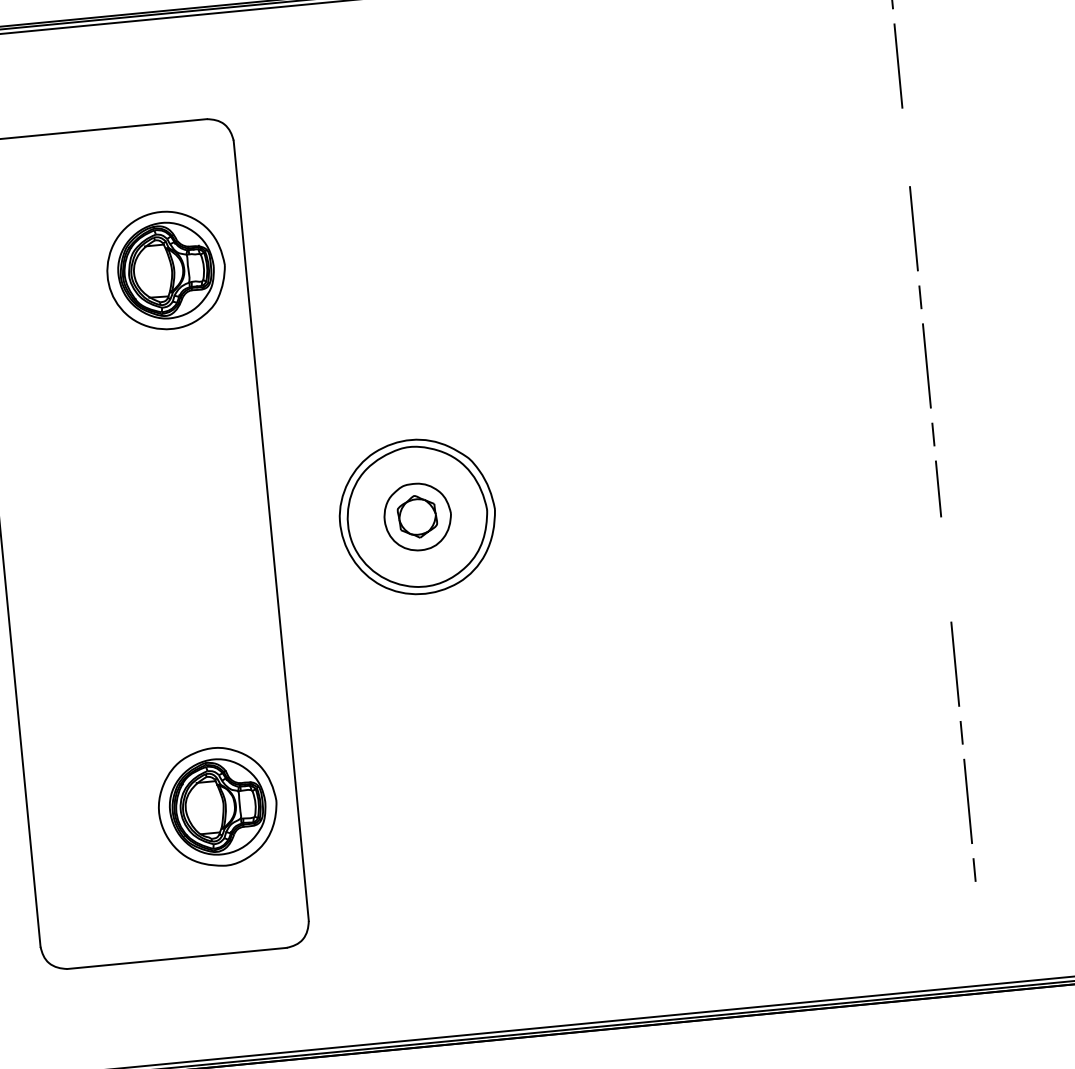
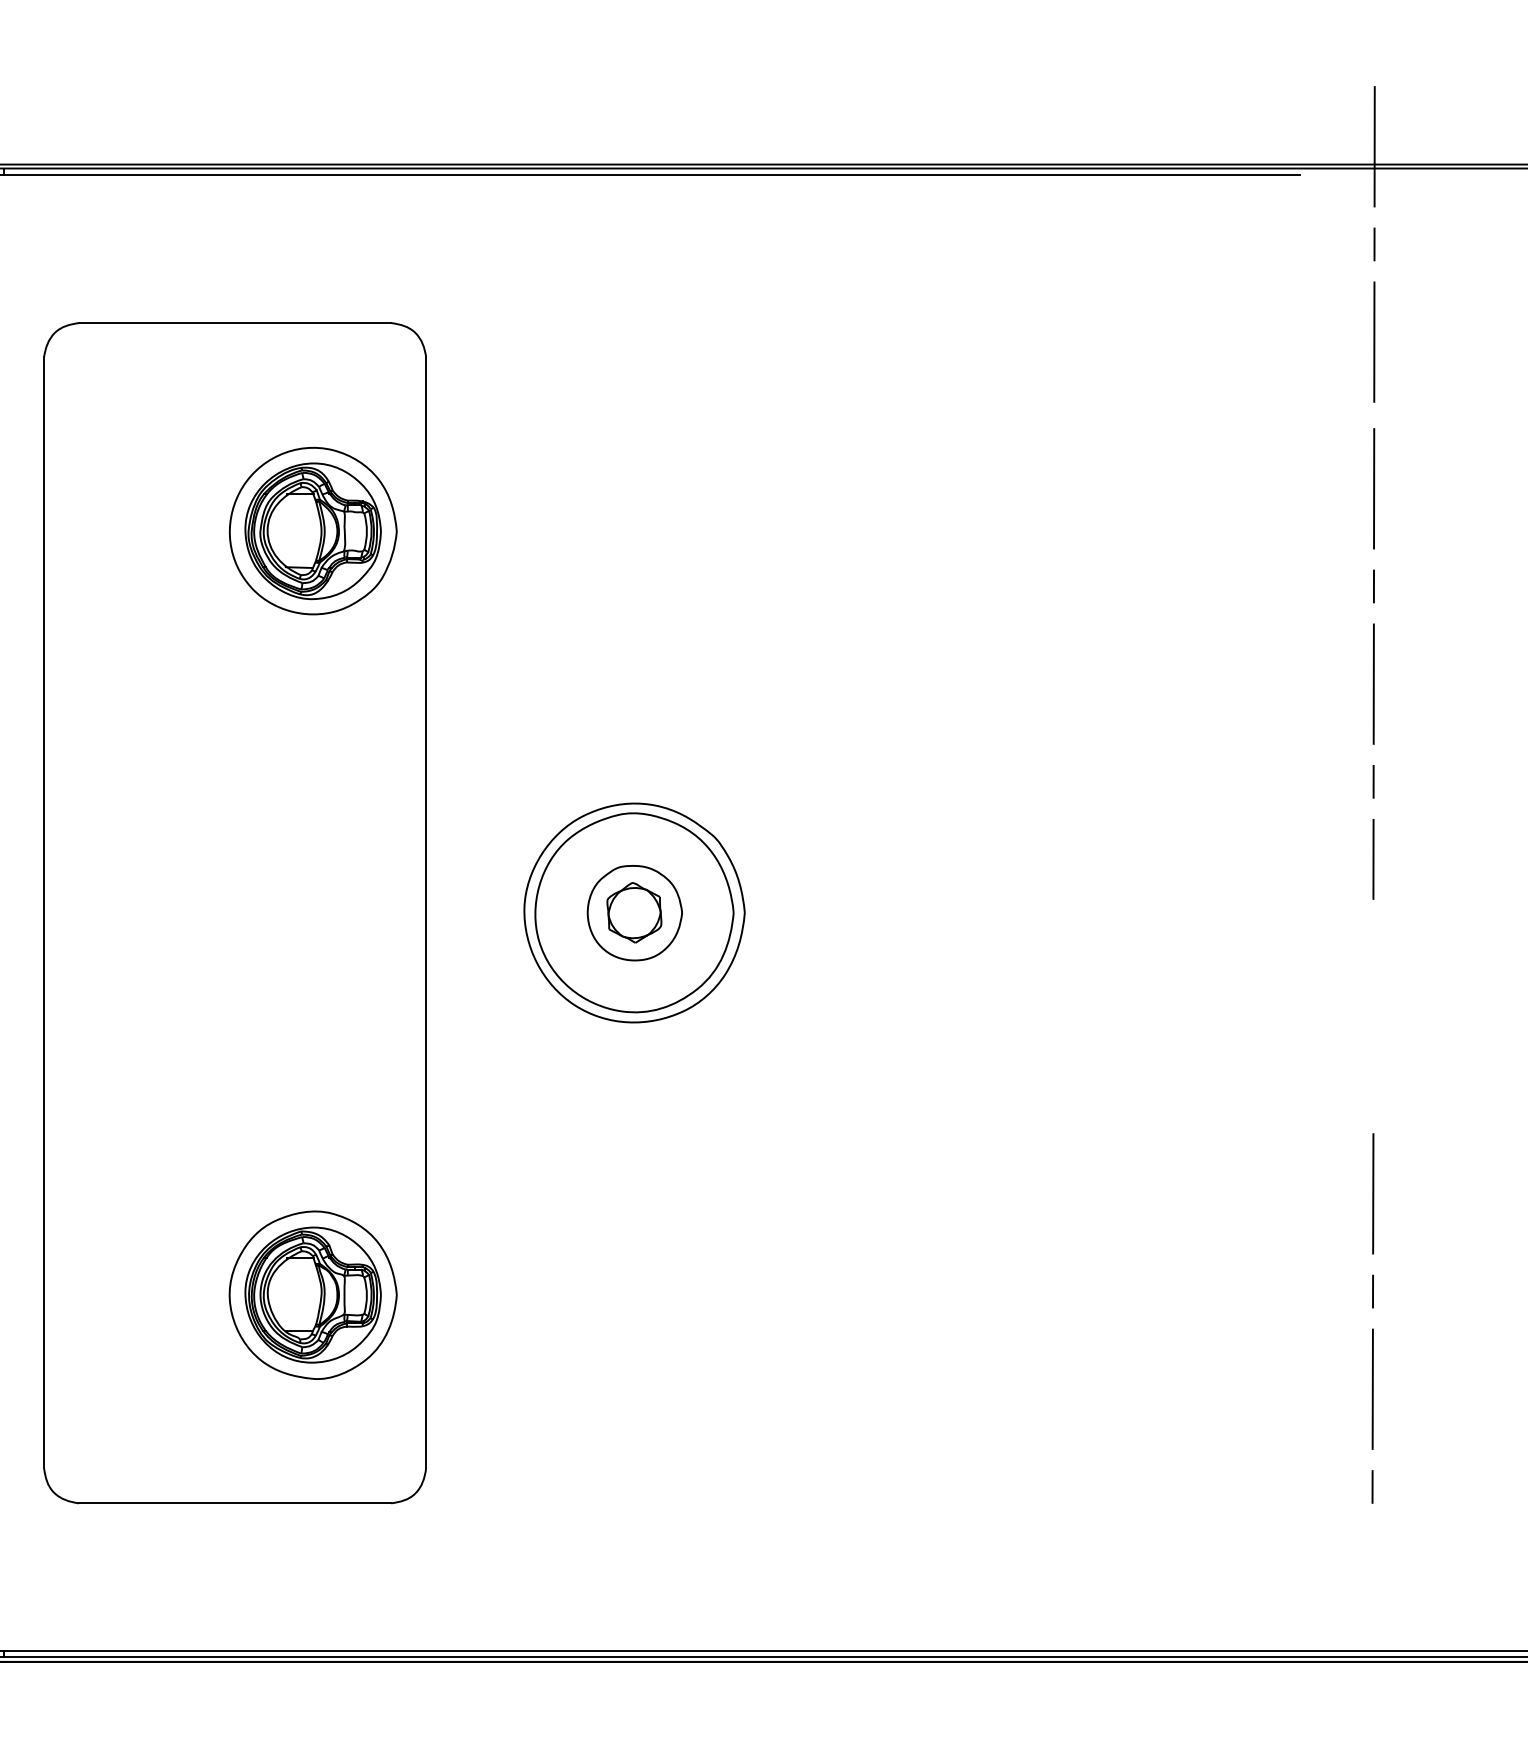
line: (925, 351) -> (1373, 663), moved

